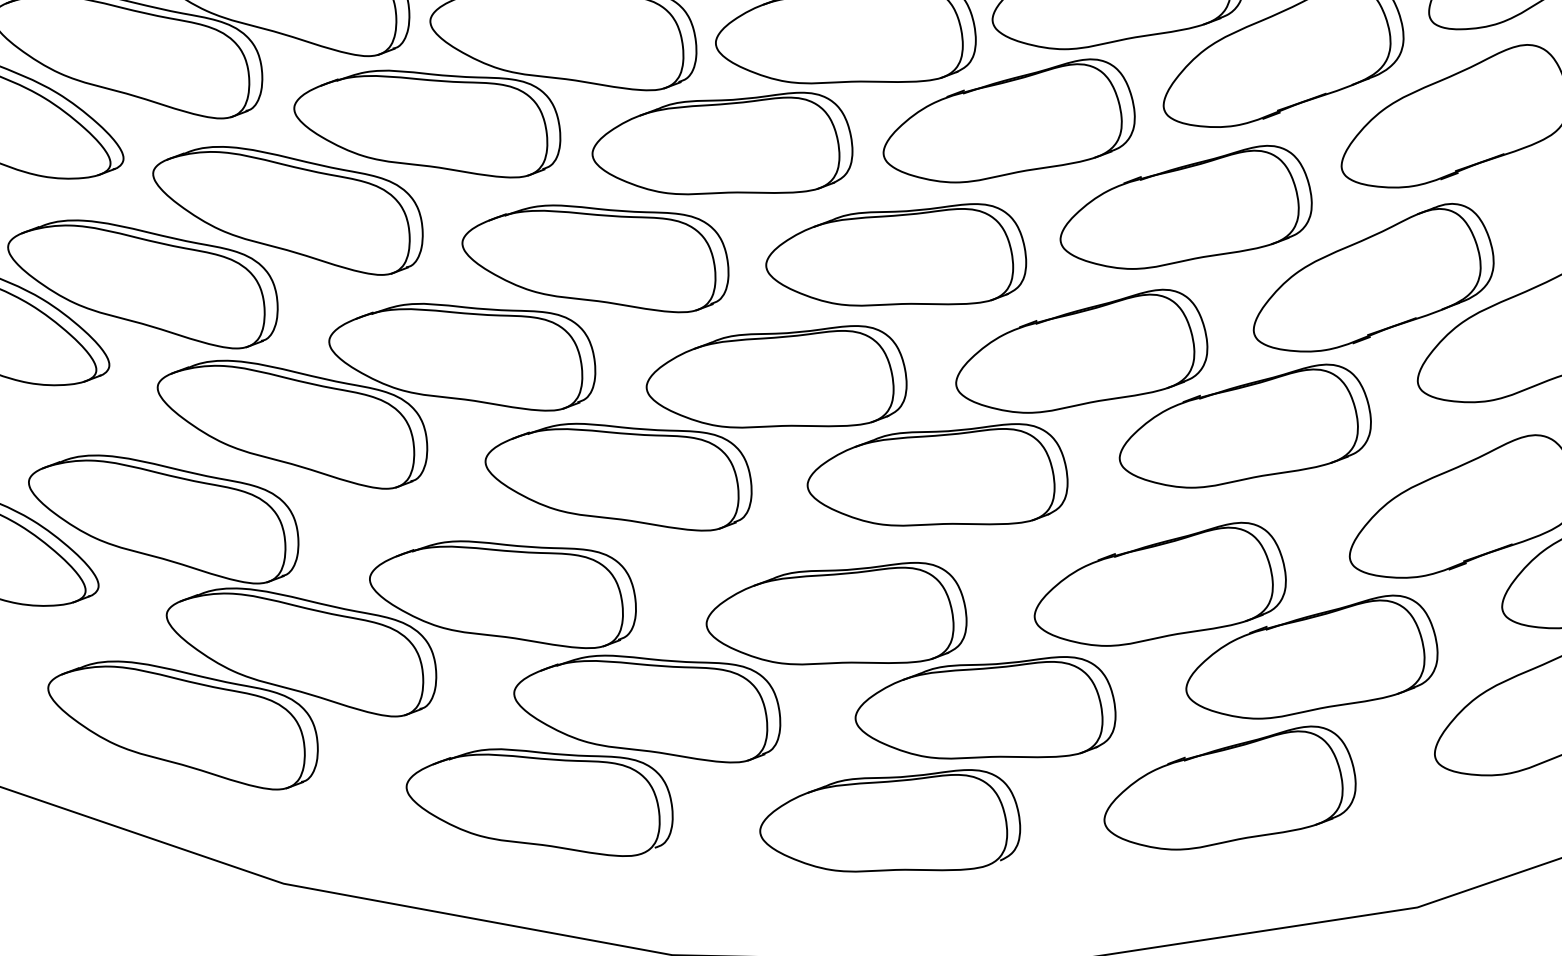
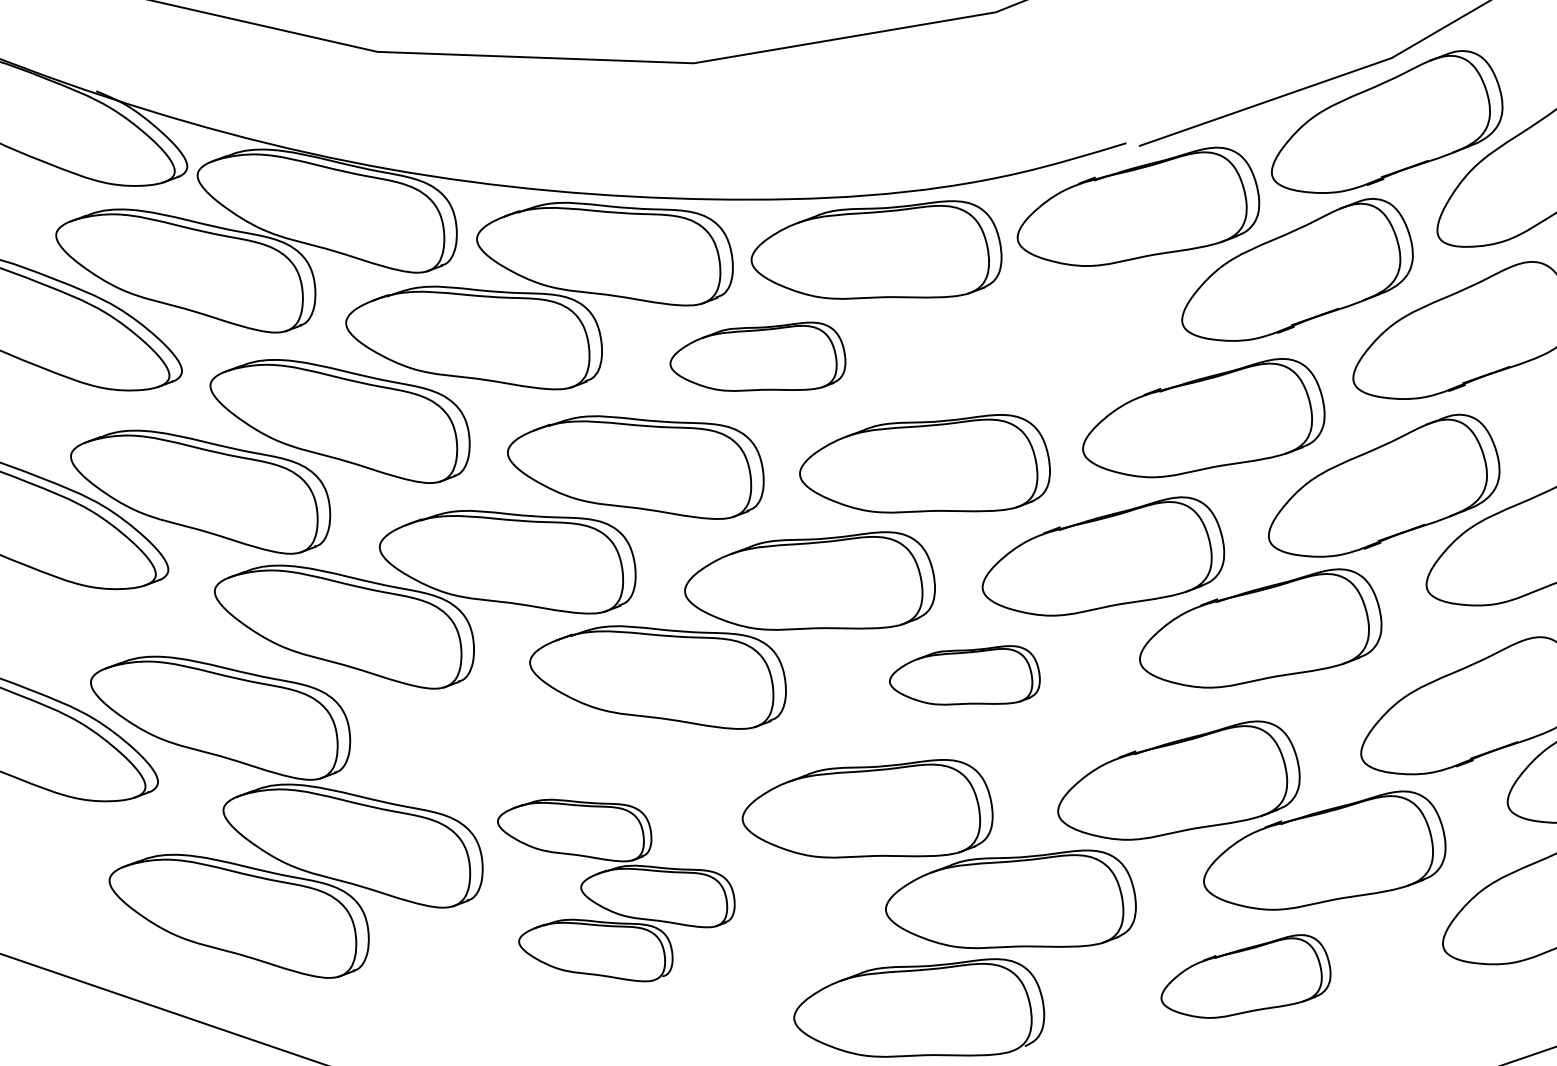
part: (1009, 120) -> (1033, 334), removed
part: (722, 143) -> (757, 356), size x0.7
part: (937, 475) -> (964, 675), size x0.6
part: (575, 698) -> (616, 890), size x0.6
part: (1229, 788) -> (1245, 976), size x0.7

